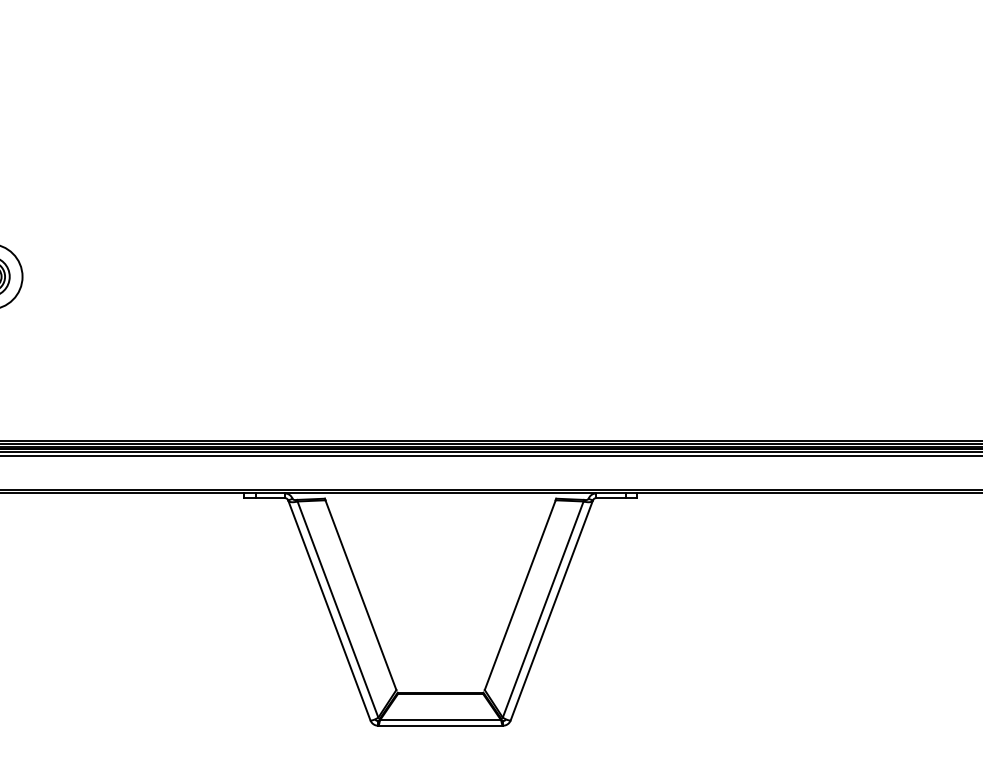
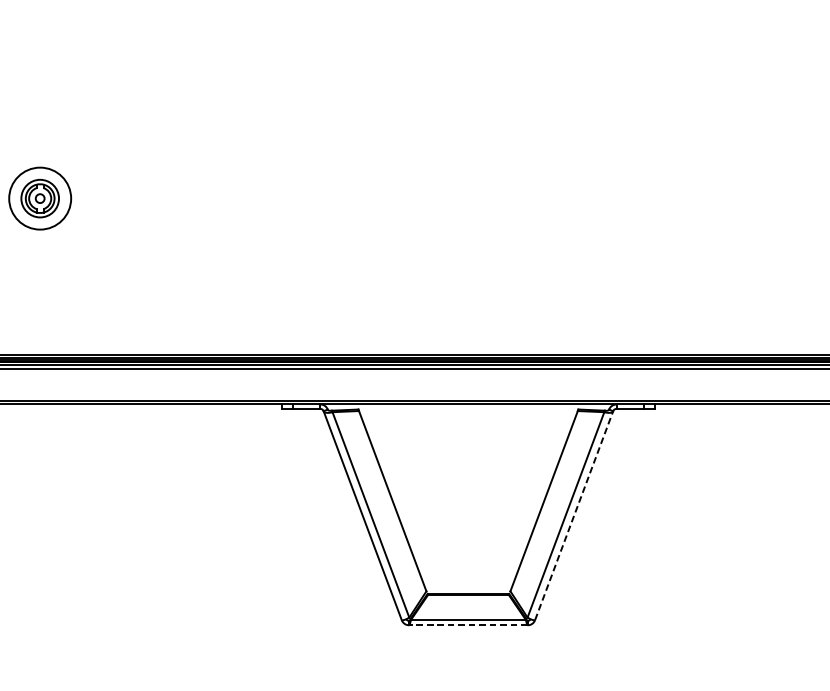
line: (552, 609) -> (574, 514), solid -> dashed
line: (440, 725) -> (468, 625), solid -> dashed

